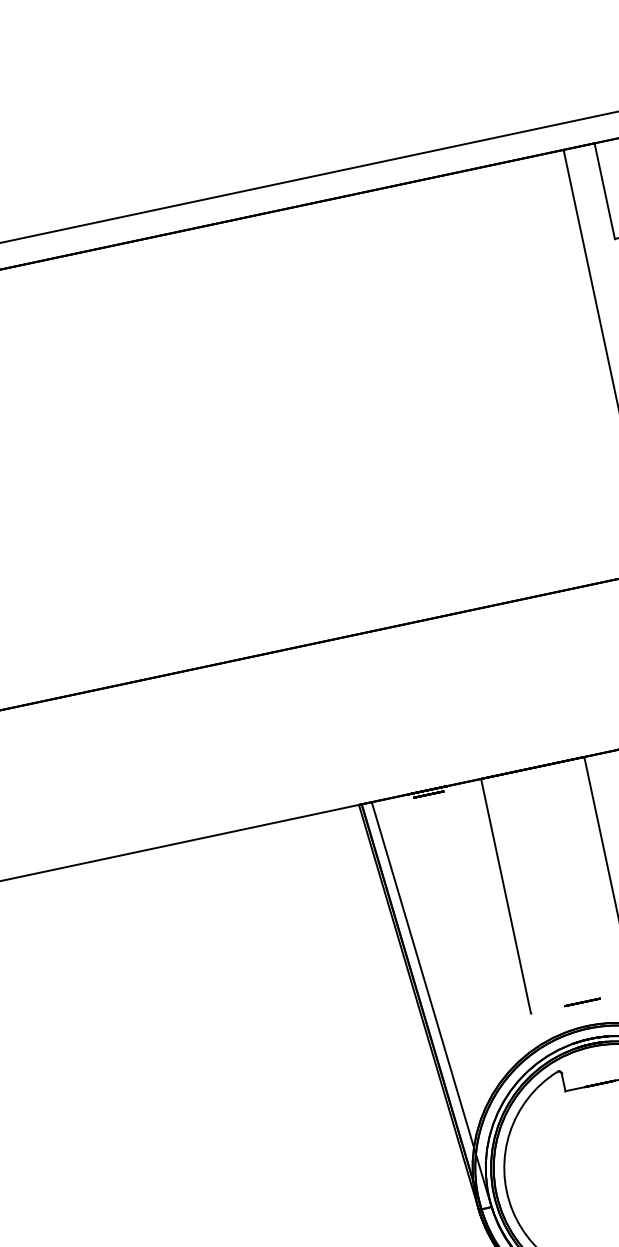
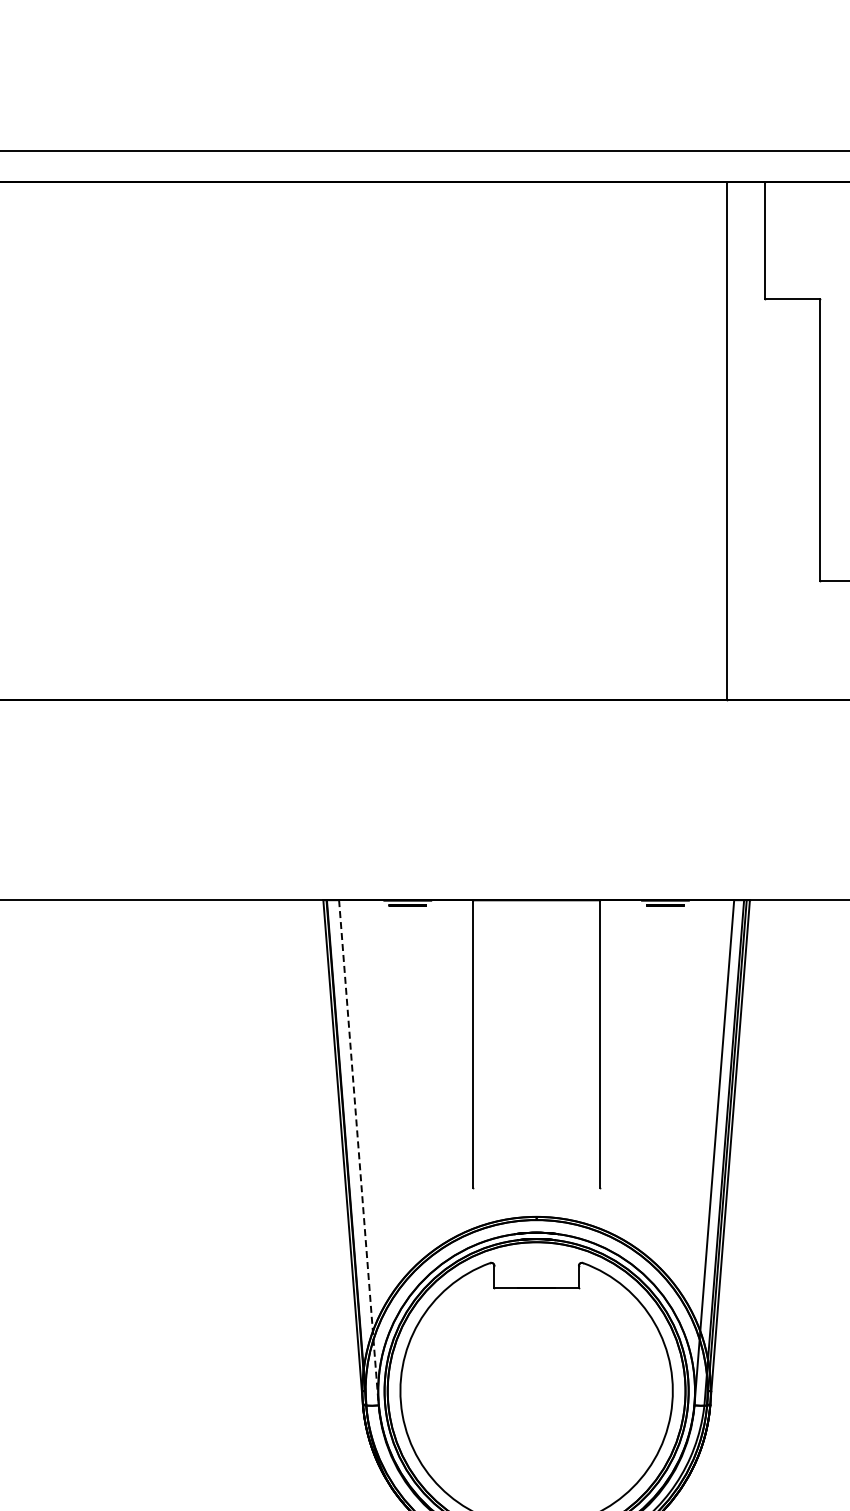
line: (582, 1002) -> (536, 1187), removed
line: (431, 1005) -> (358, 1153), solid -> dashed

